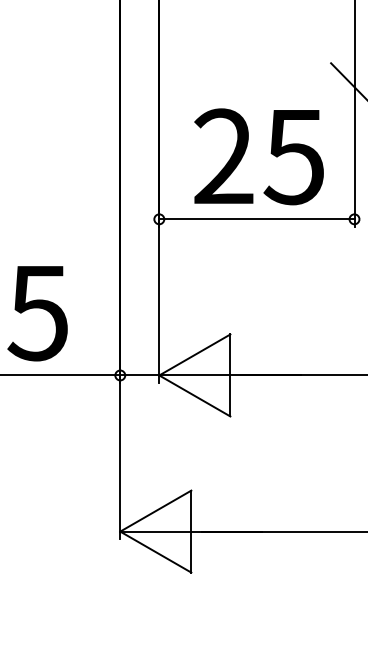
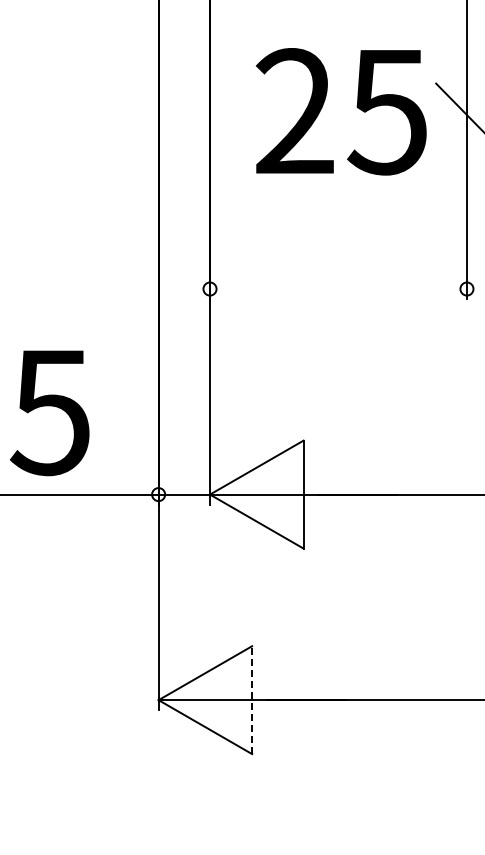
text: (259, 156) -> (341, 111), moved
line: (256, 219) -> (338, 289), removed
line: (191, 531) -> (252, 700), solid -> dashed

